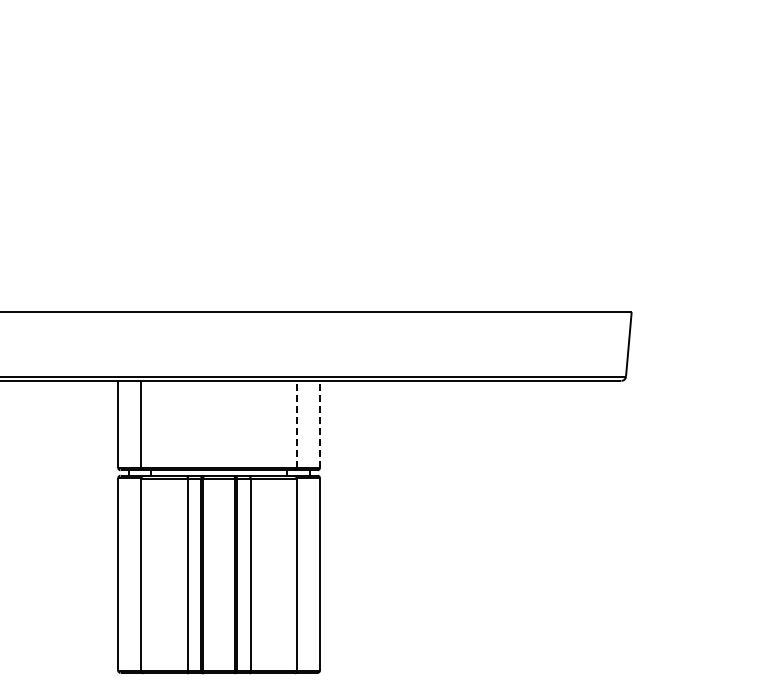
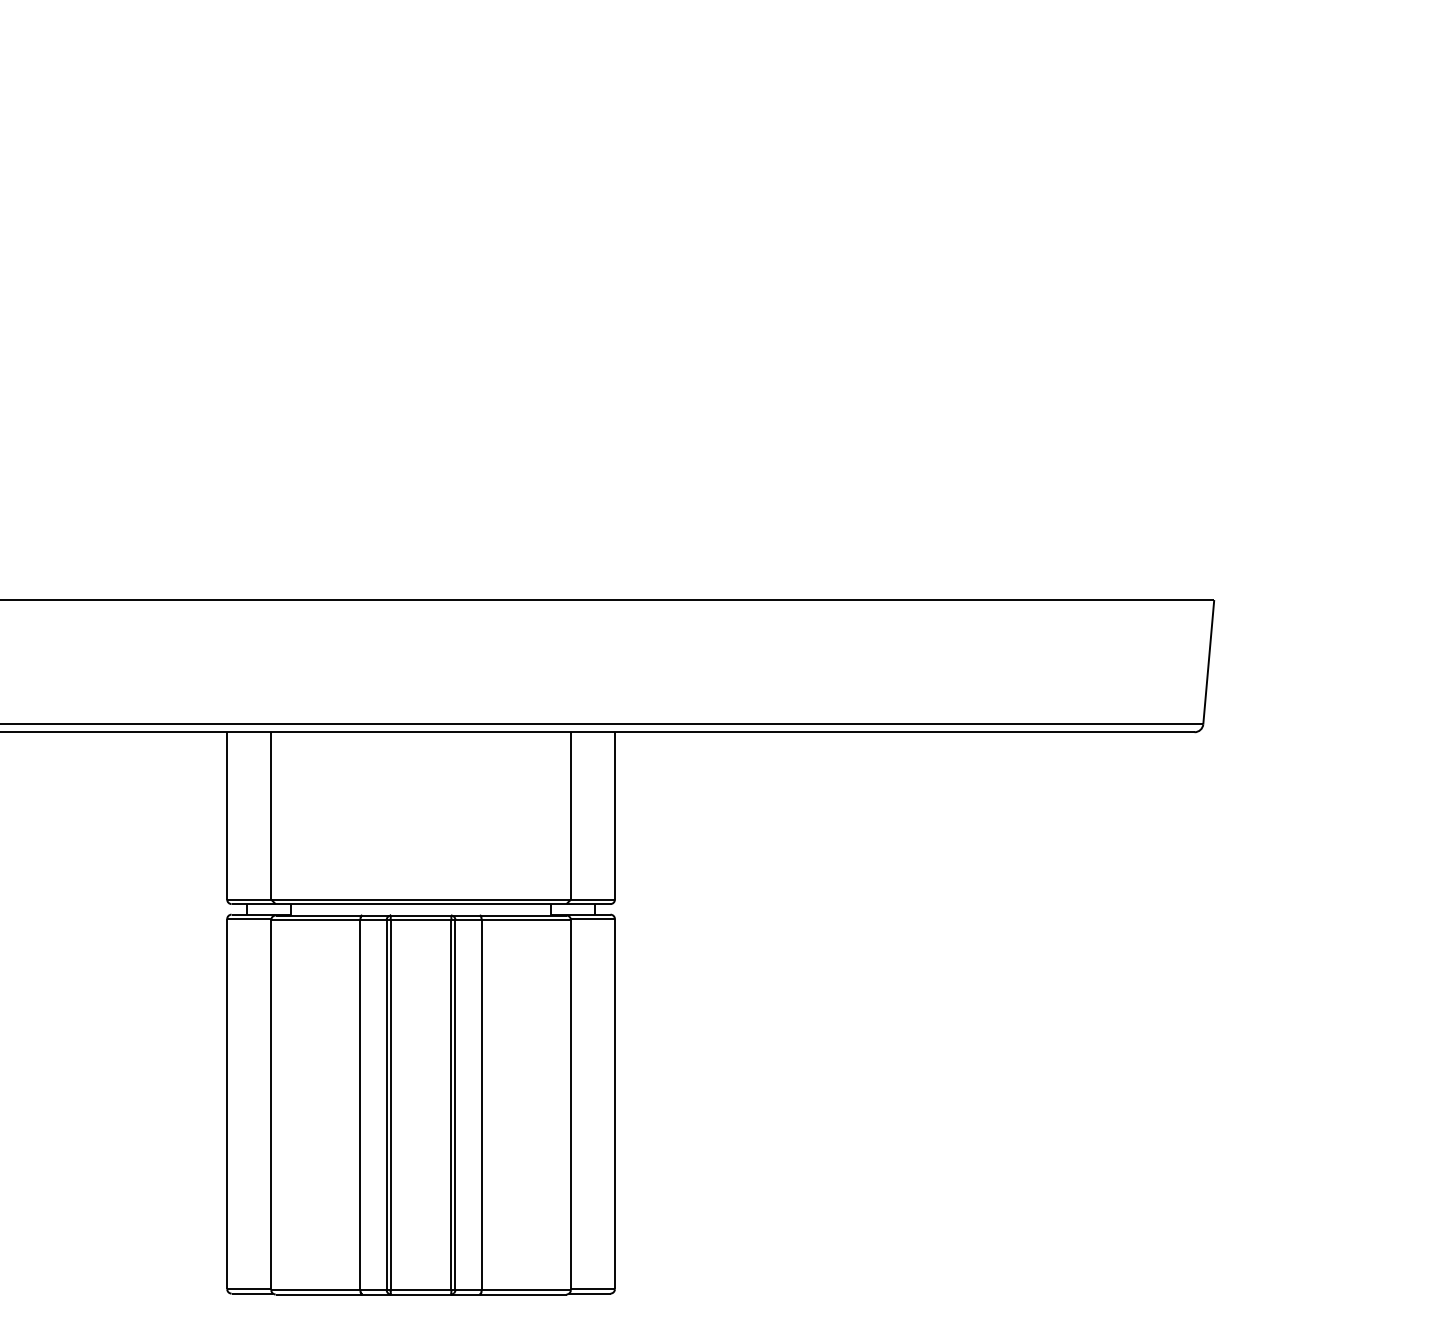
line: (297, 424) -> (571, 816), dashed -> solid
line: (319, 424) -> (614, 816), dashed -> solid

